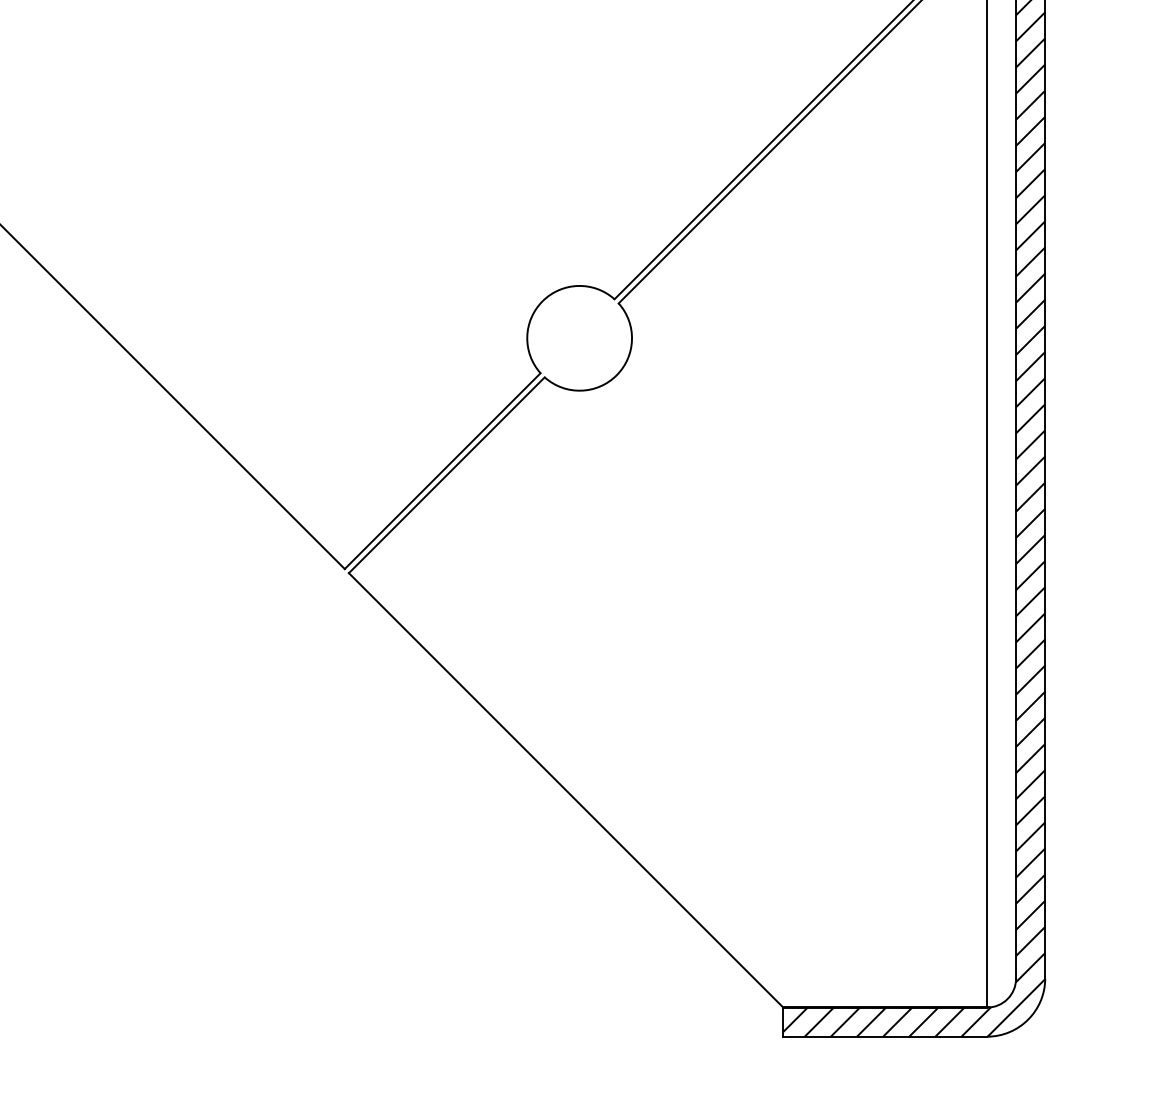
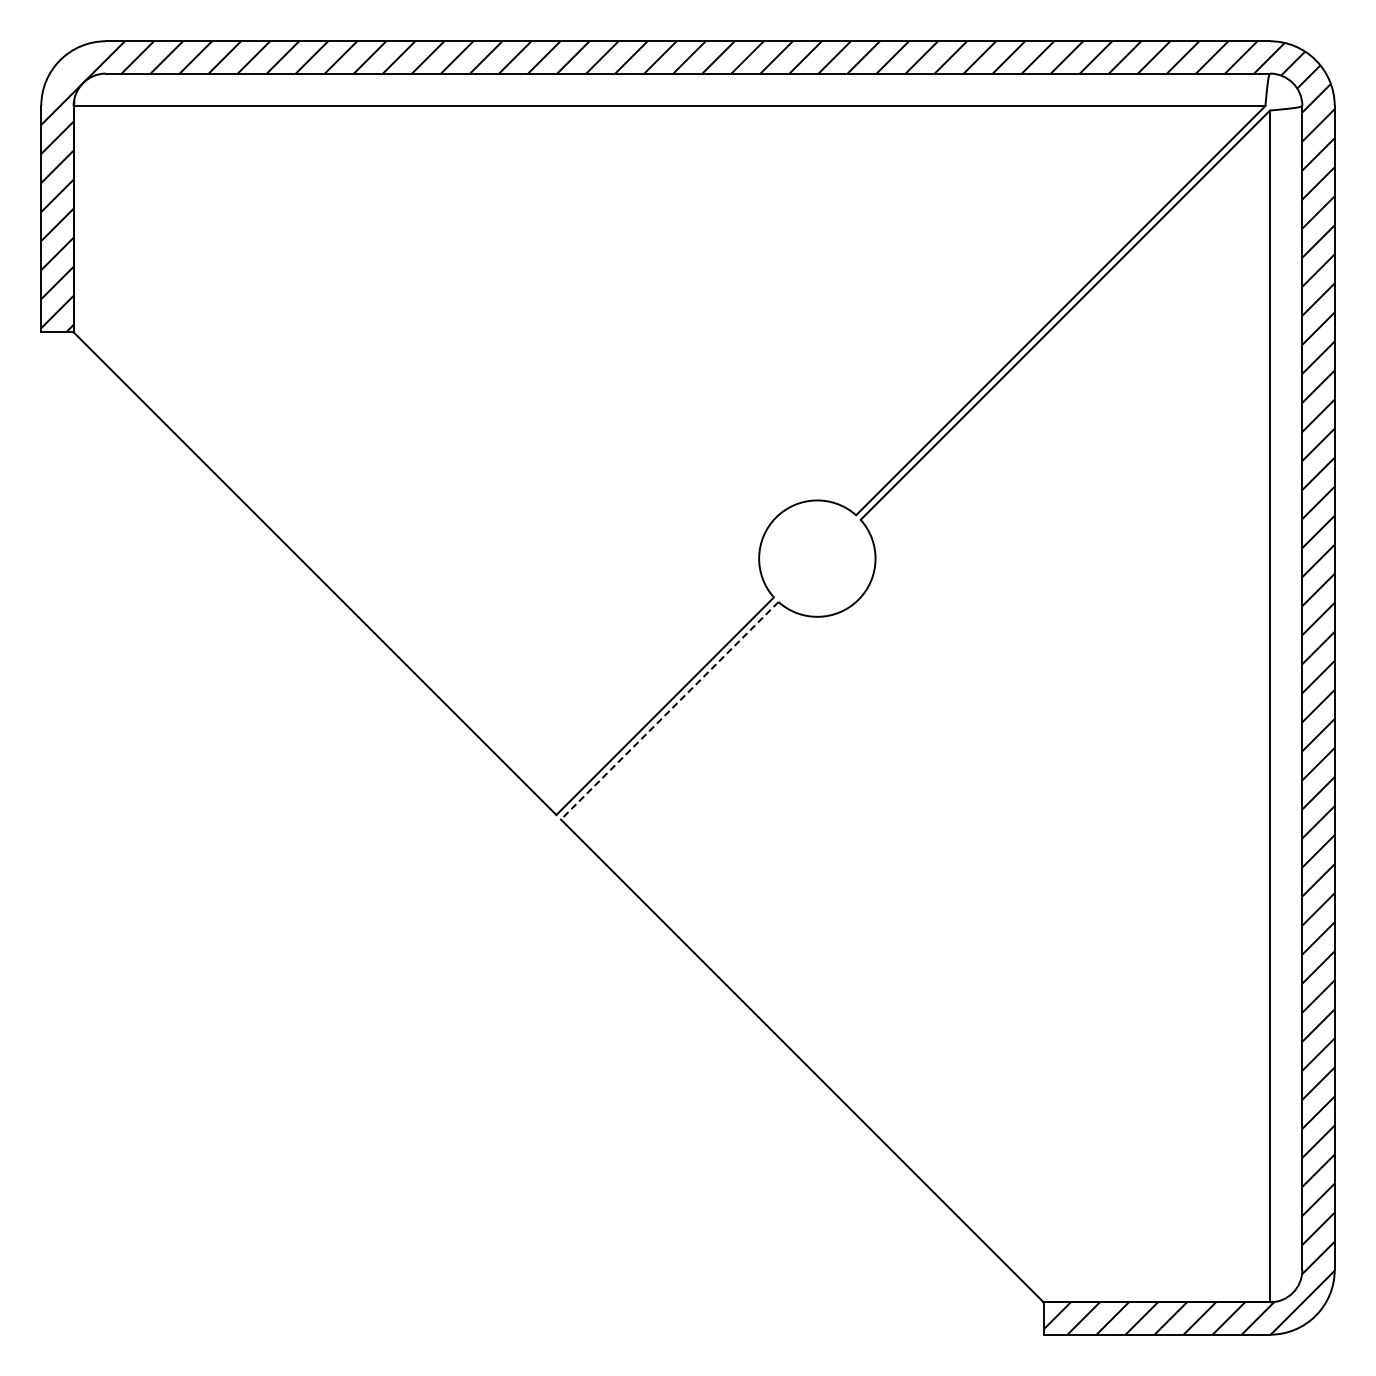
line: (446, 474) -> (669, 710), solid -> dashed

